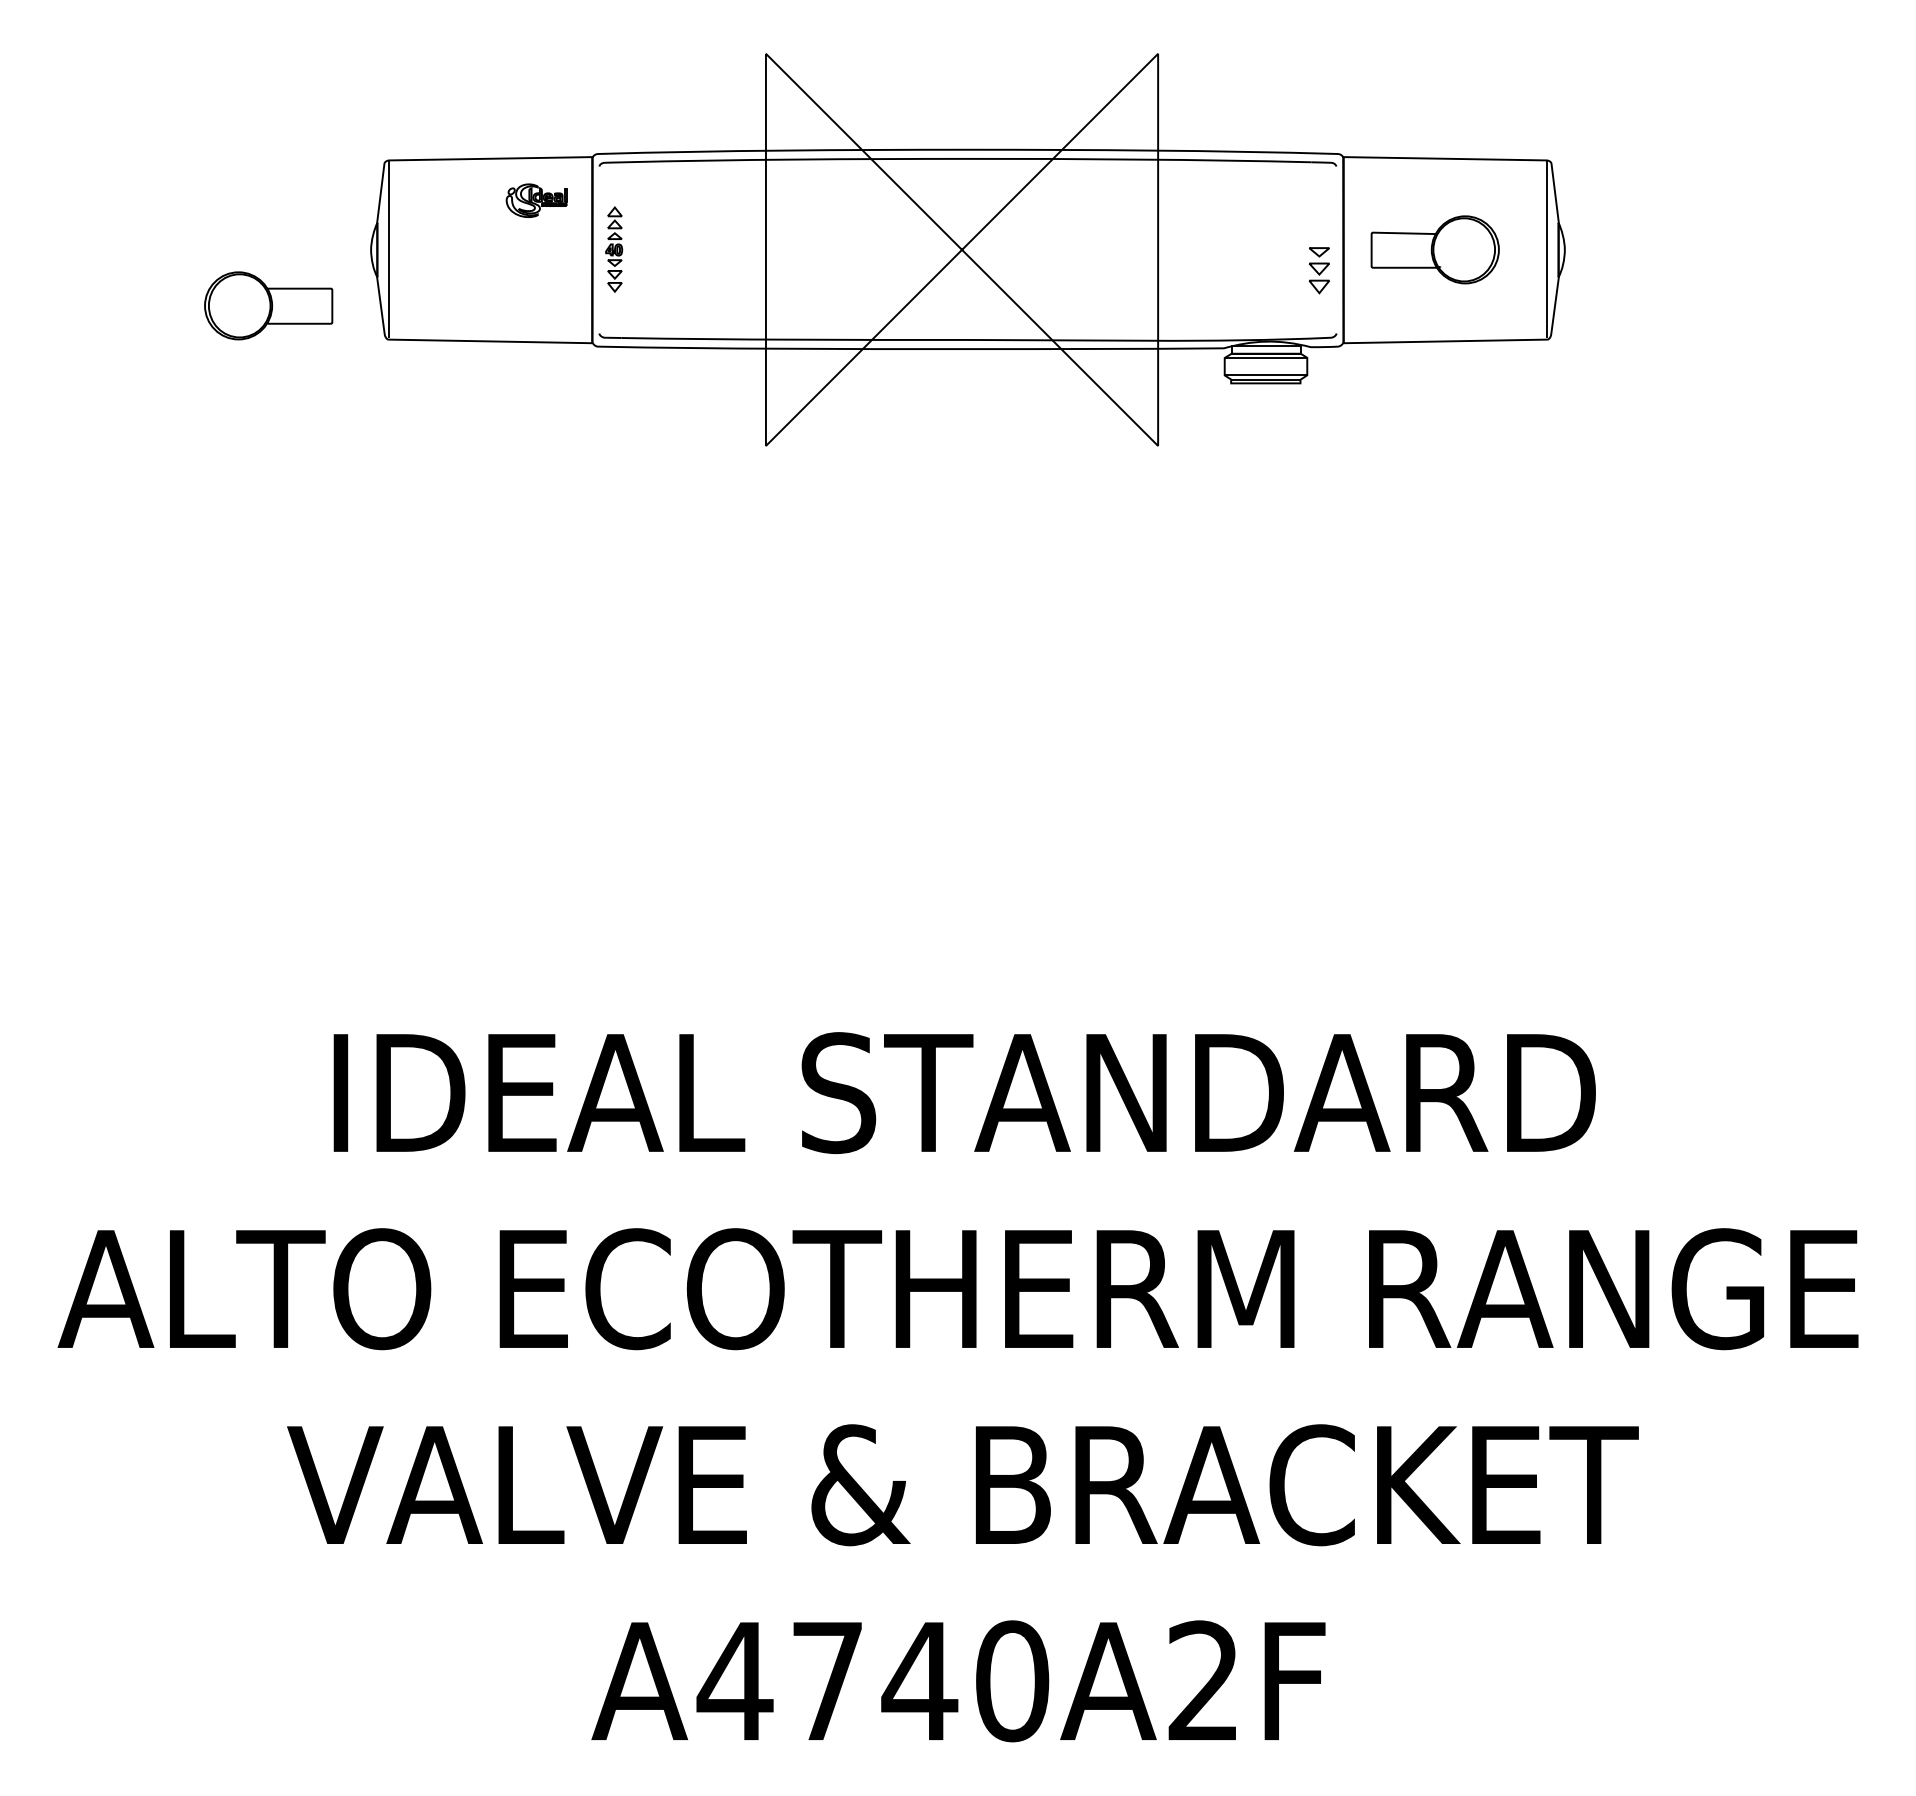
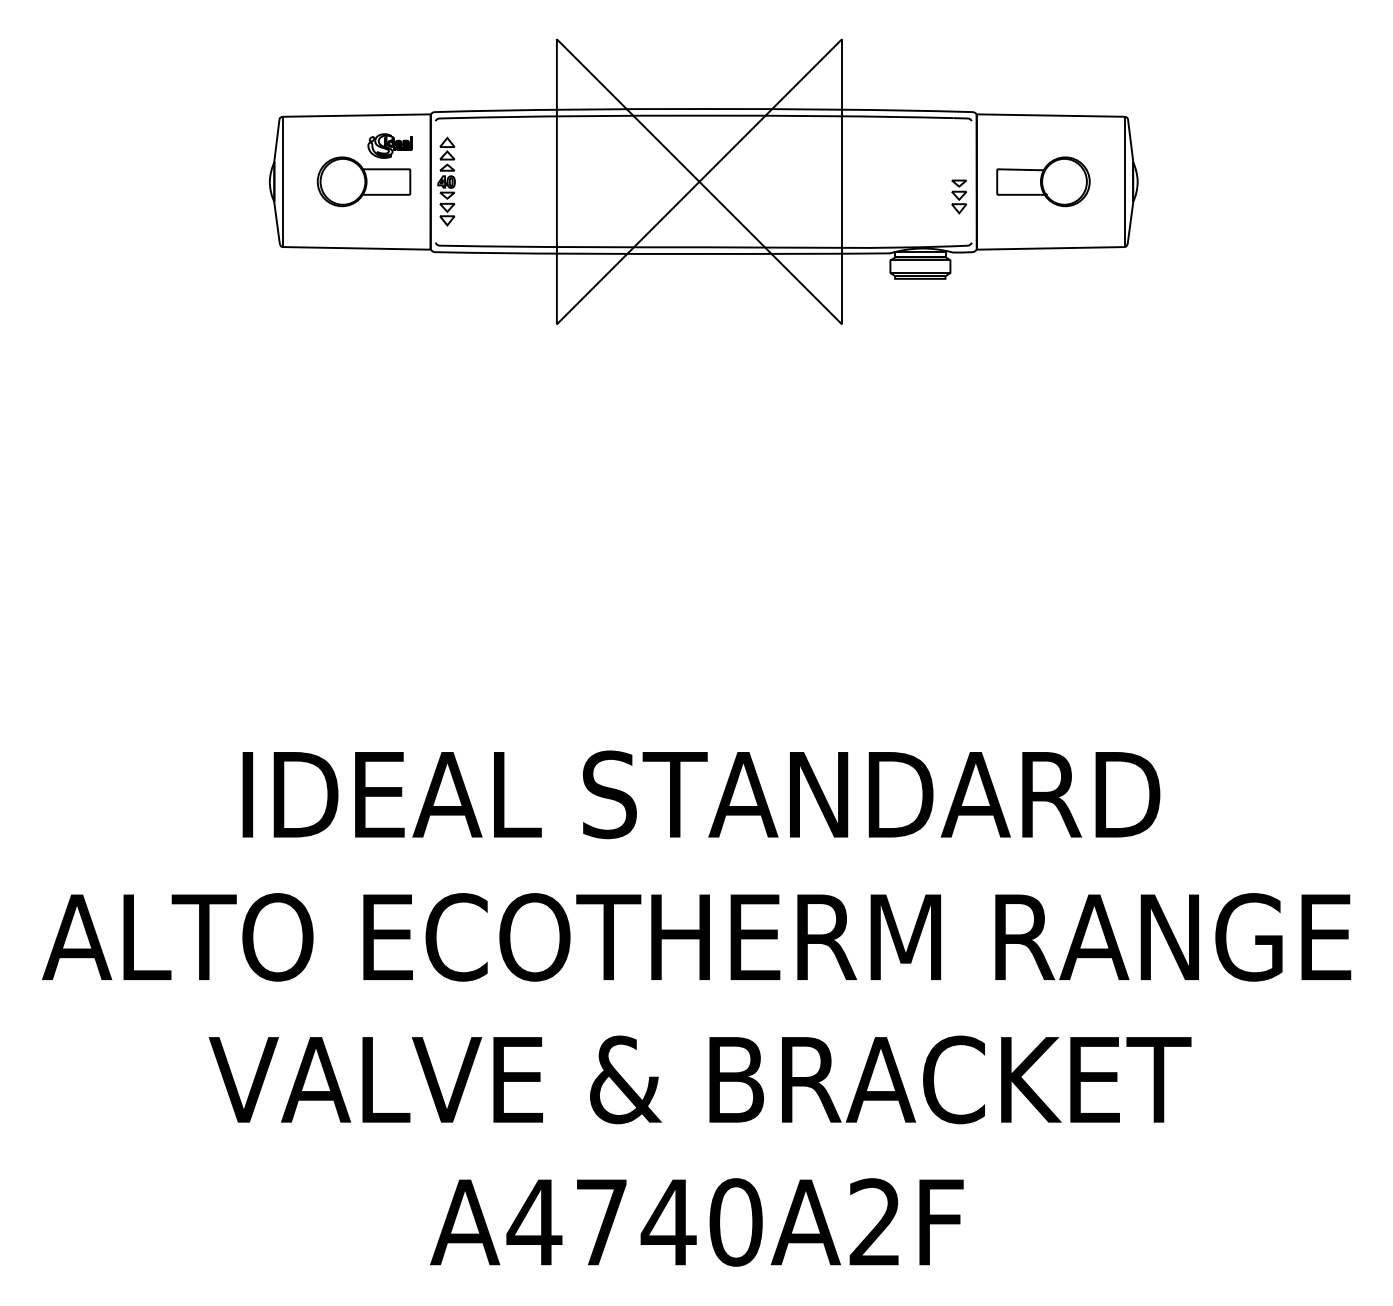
part: (613, 249) -> (446, 181), size x1.43
part: (268, 305) -> (363, 181), moved

